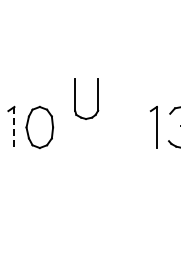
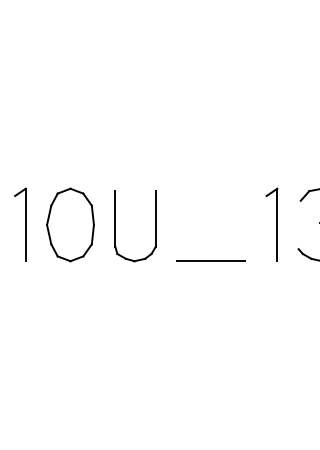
part: (75, 98) -> (115, 225), moved
line: (14, 127) -> (25, 225), dashed -> solid
line: (119, 148) -> (211, 262), added

